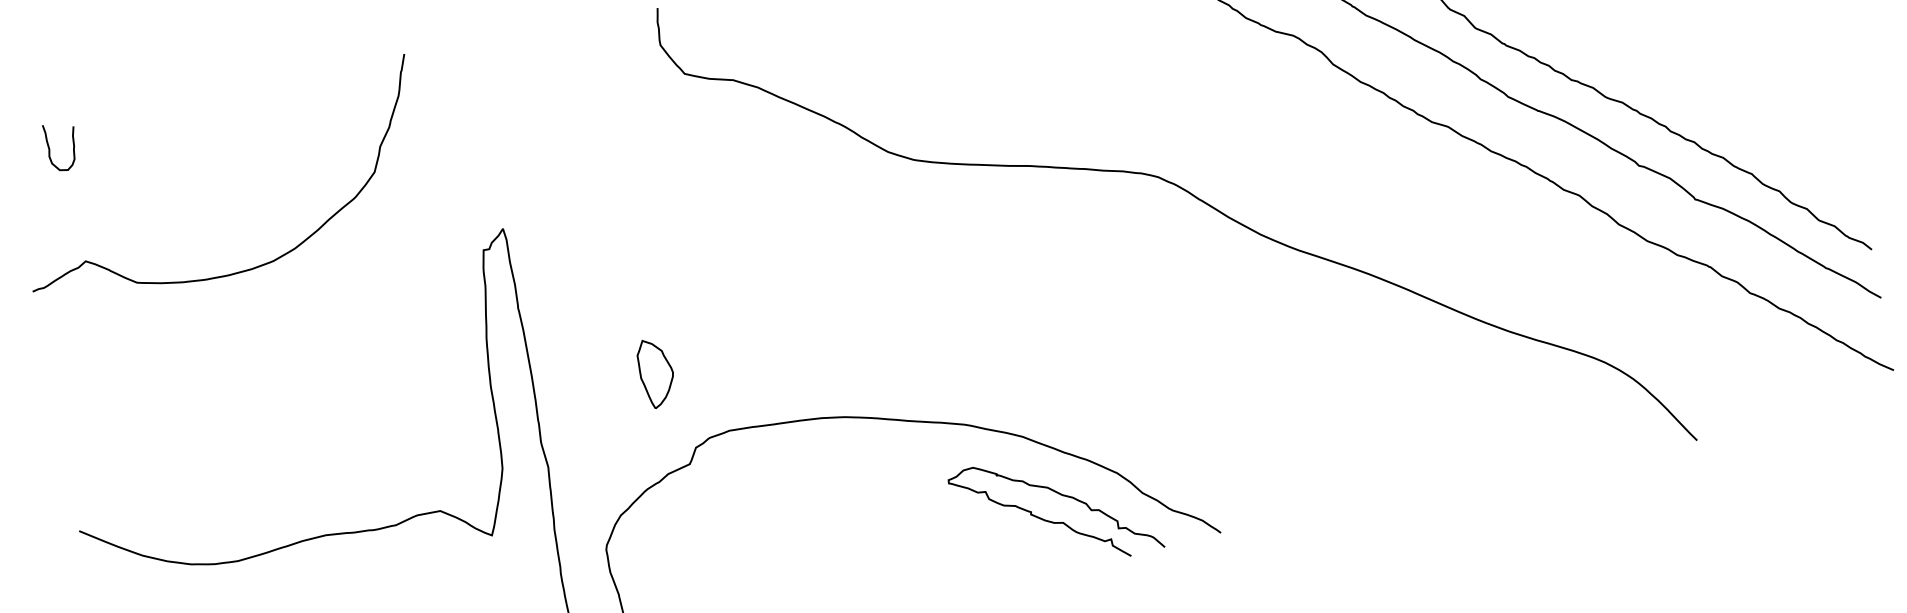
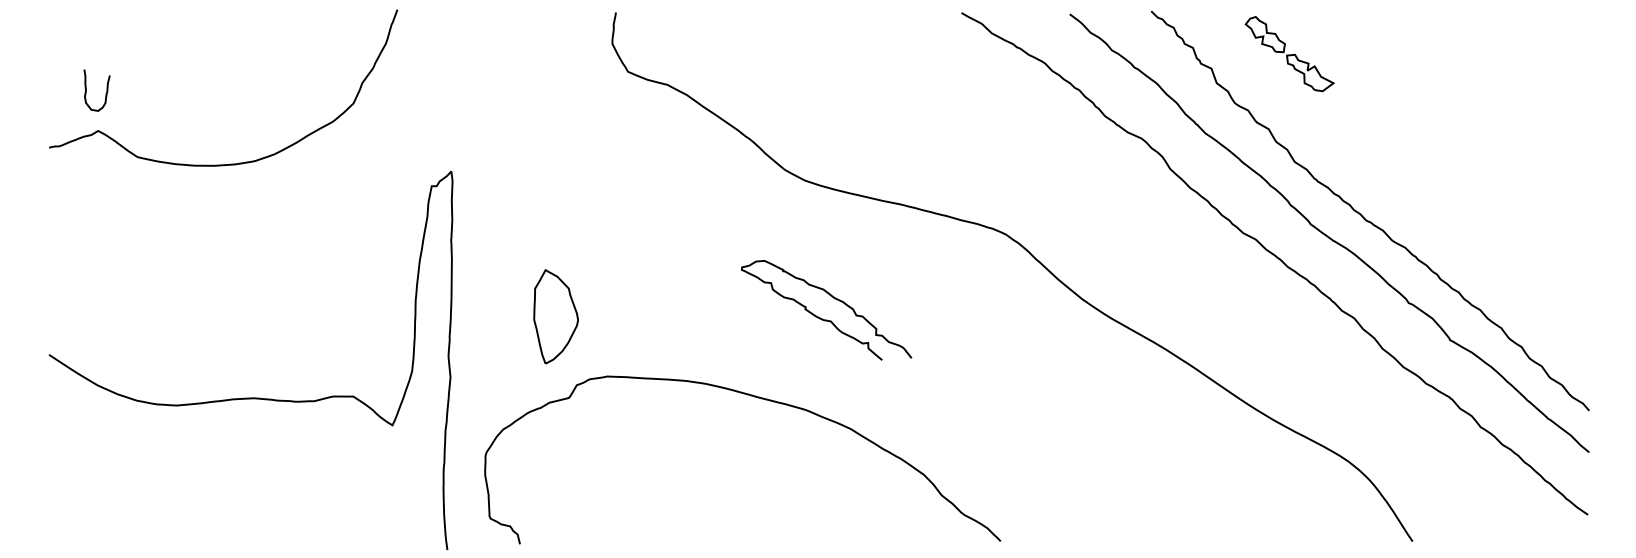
curve: (72, 148) -> (105, 93), moved
part: (655, 373) -> (555, 316), size x1.6
curve: (1052, 521) -> (822, 318), moved

